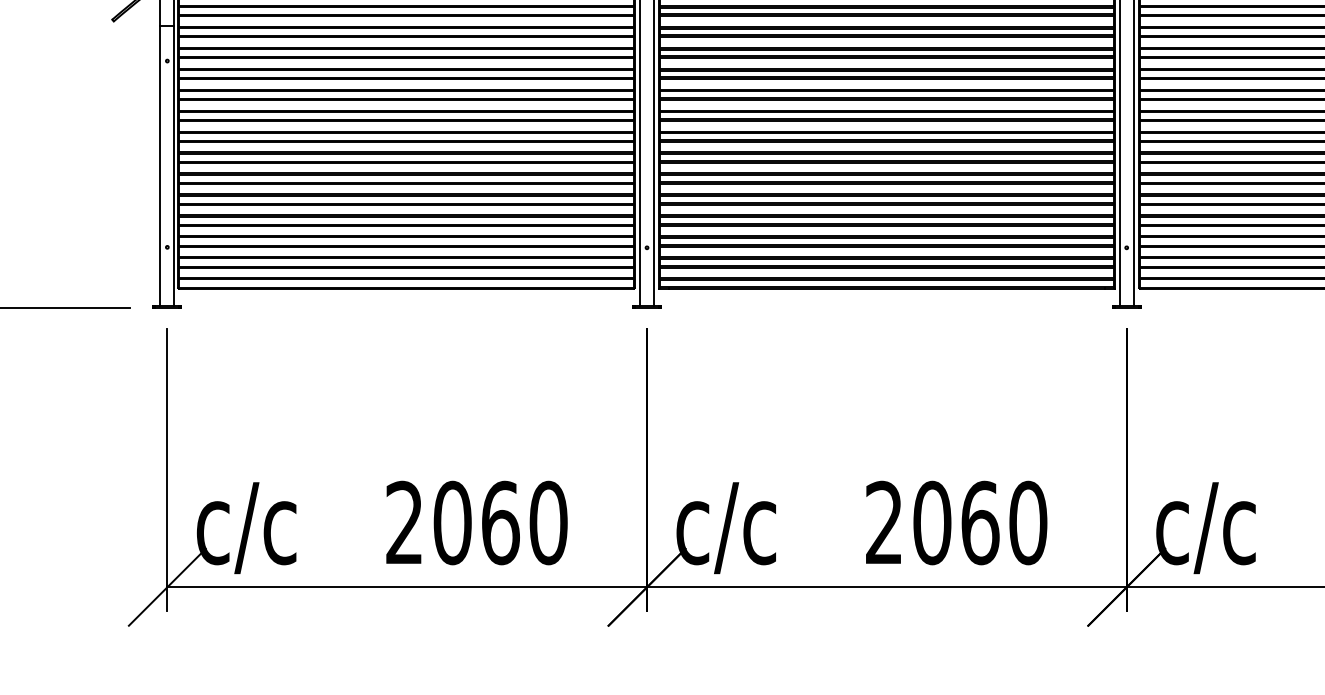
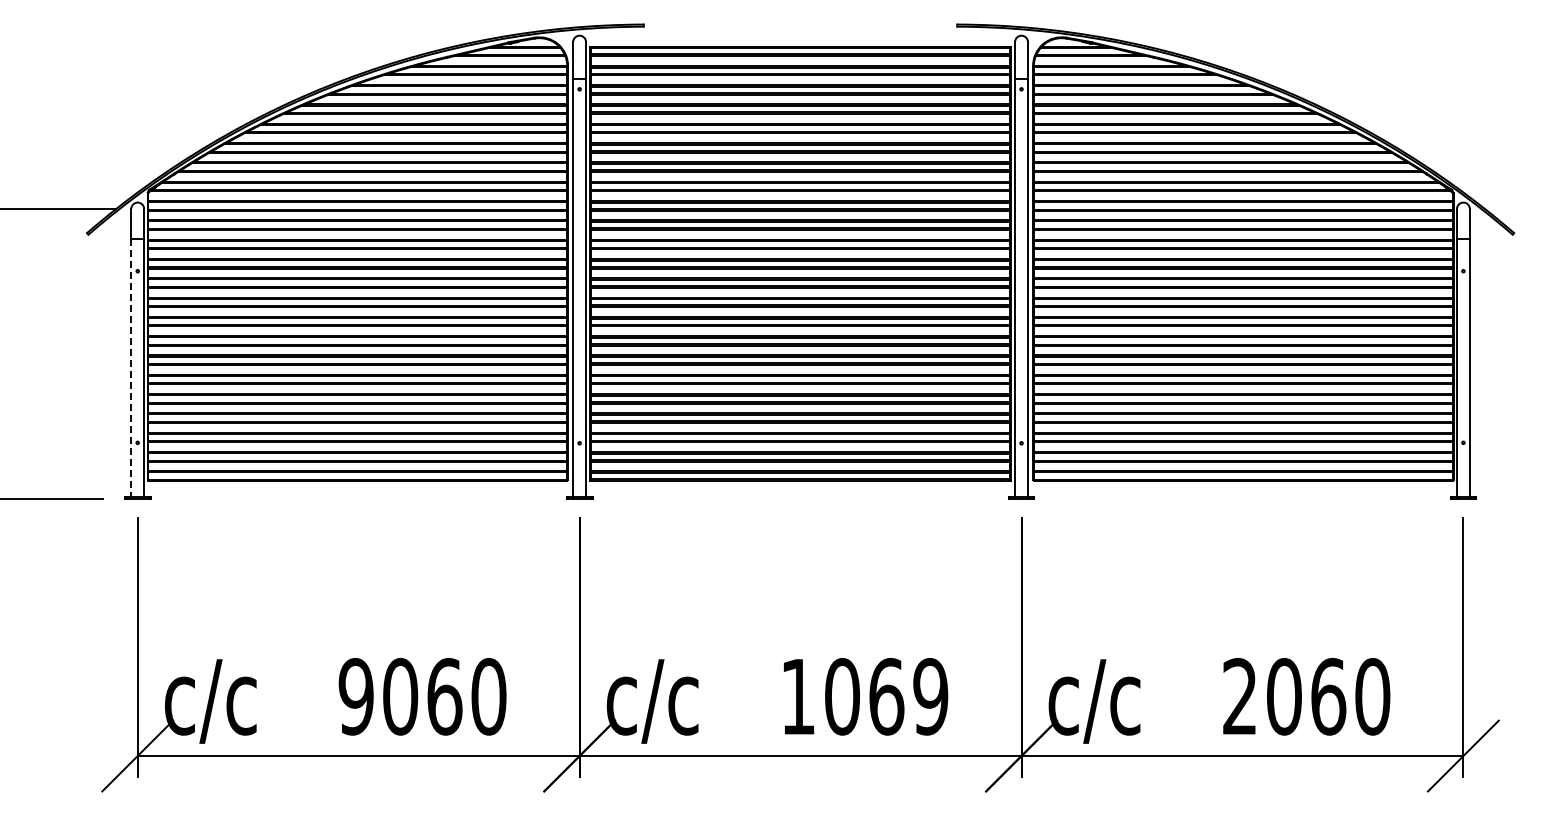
line: (160, 166) -> (131, 368), solid -> dashed
text: (403, 522) -> (355, 696), 2060 -> 9060
text: (956, 522) -> (864, 696), 2060 -> 1069

